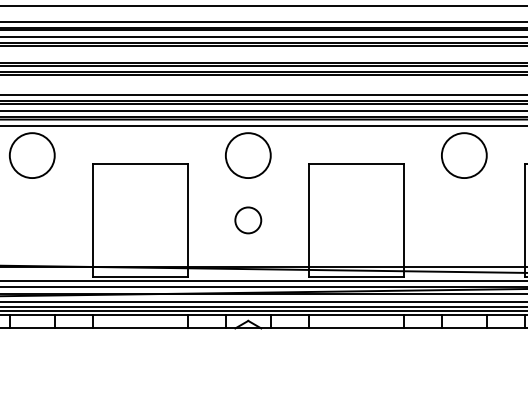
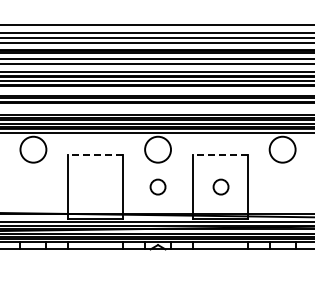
line: (139, 163) -> (95, 154), solid -> dashed
line: (354, 163) -> (219, 154), solid -> dashed
circle: (356, 219) -> (220, 186), added

